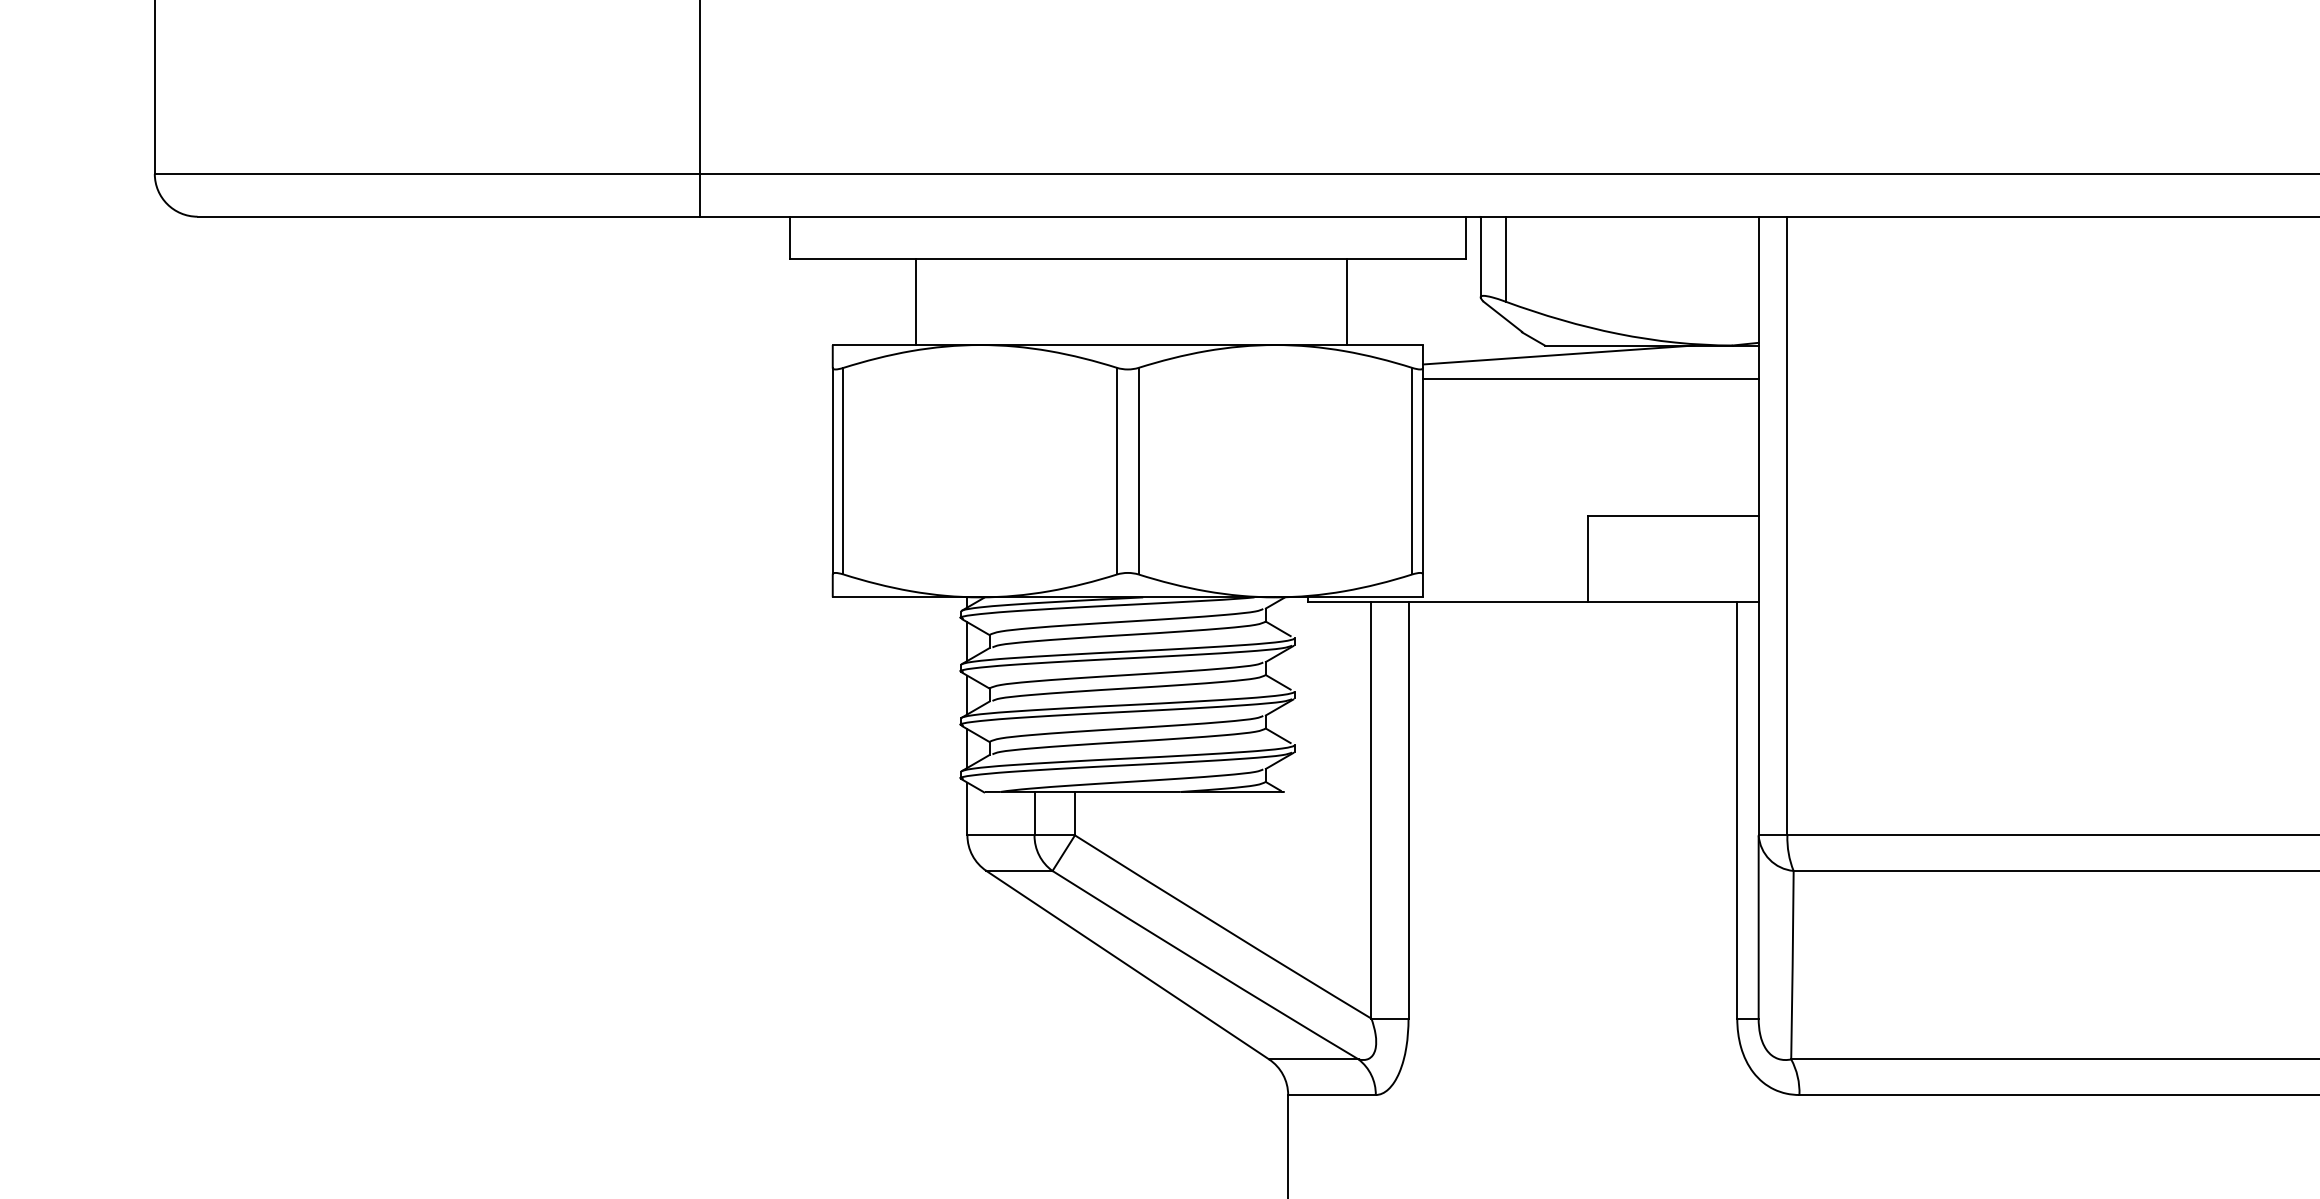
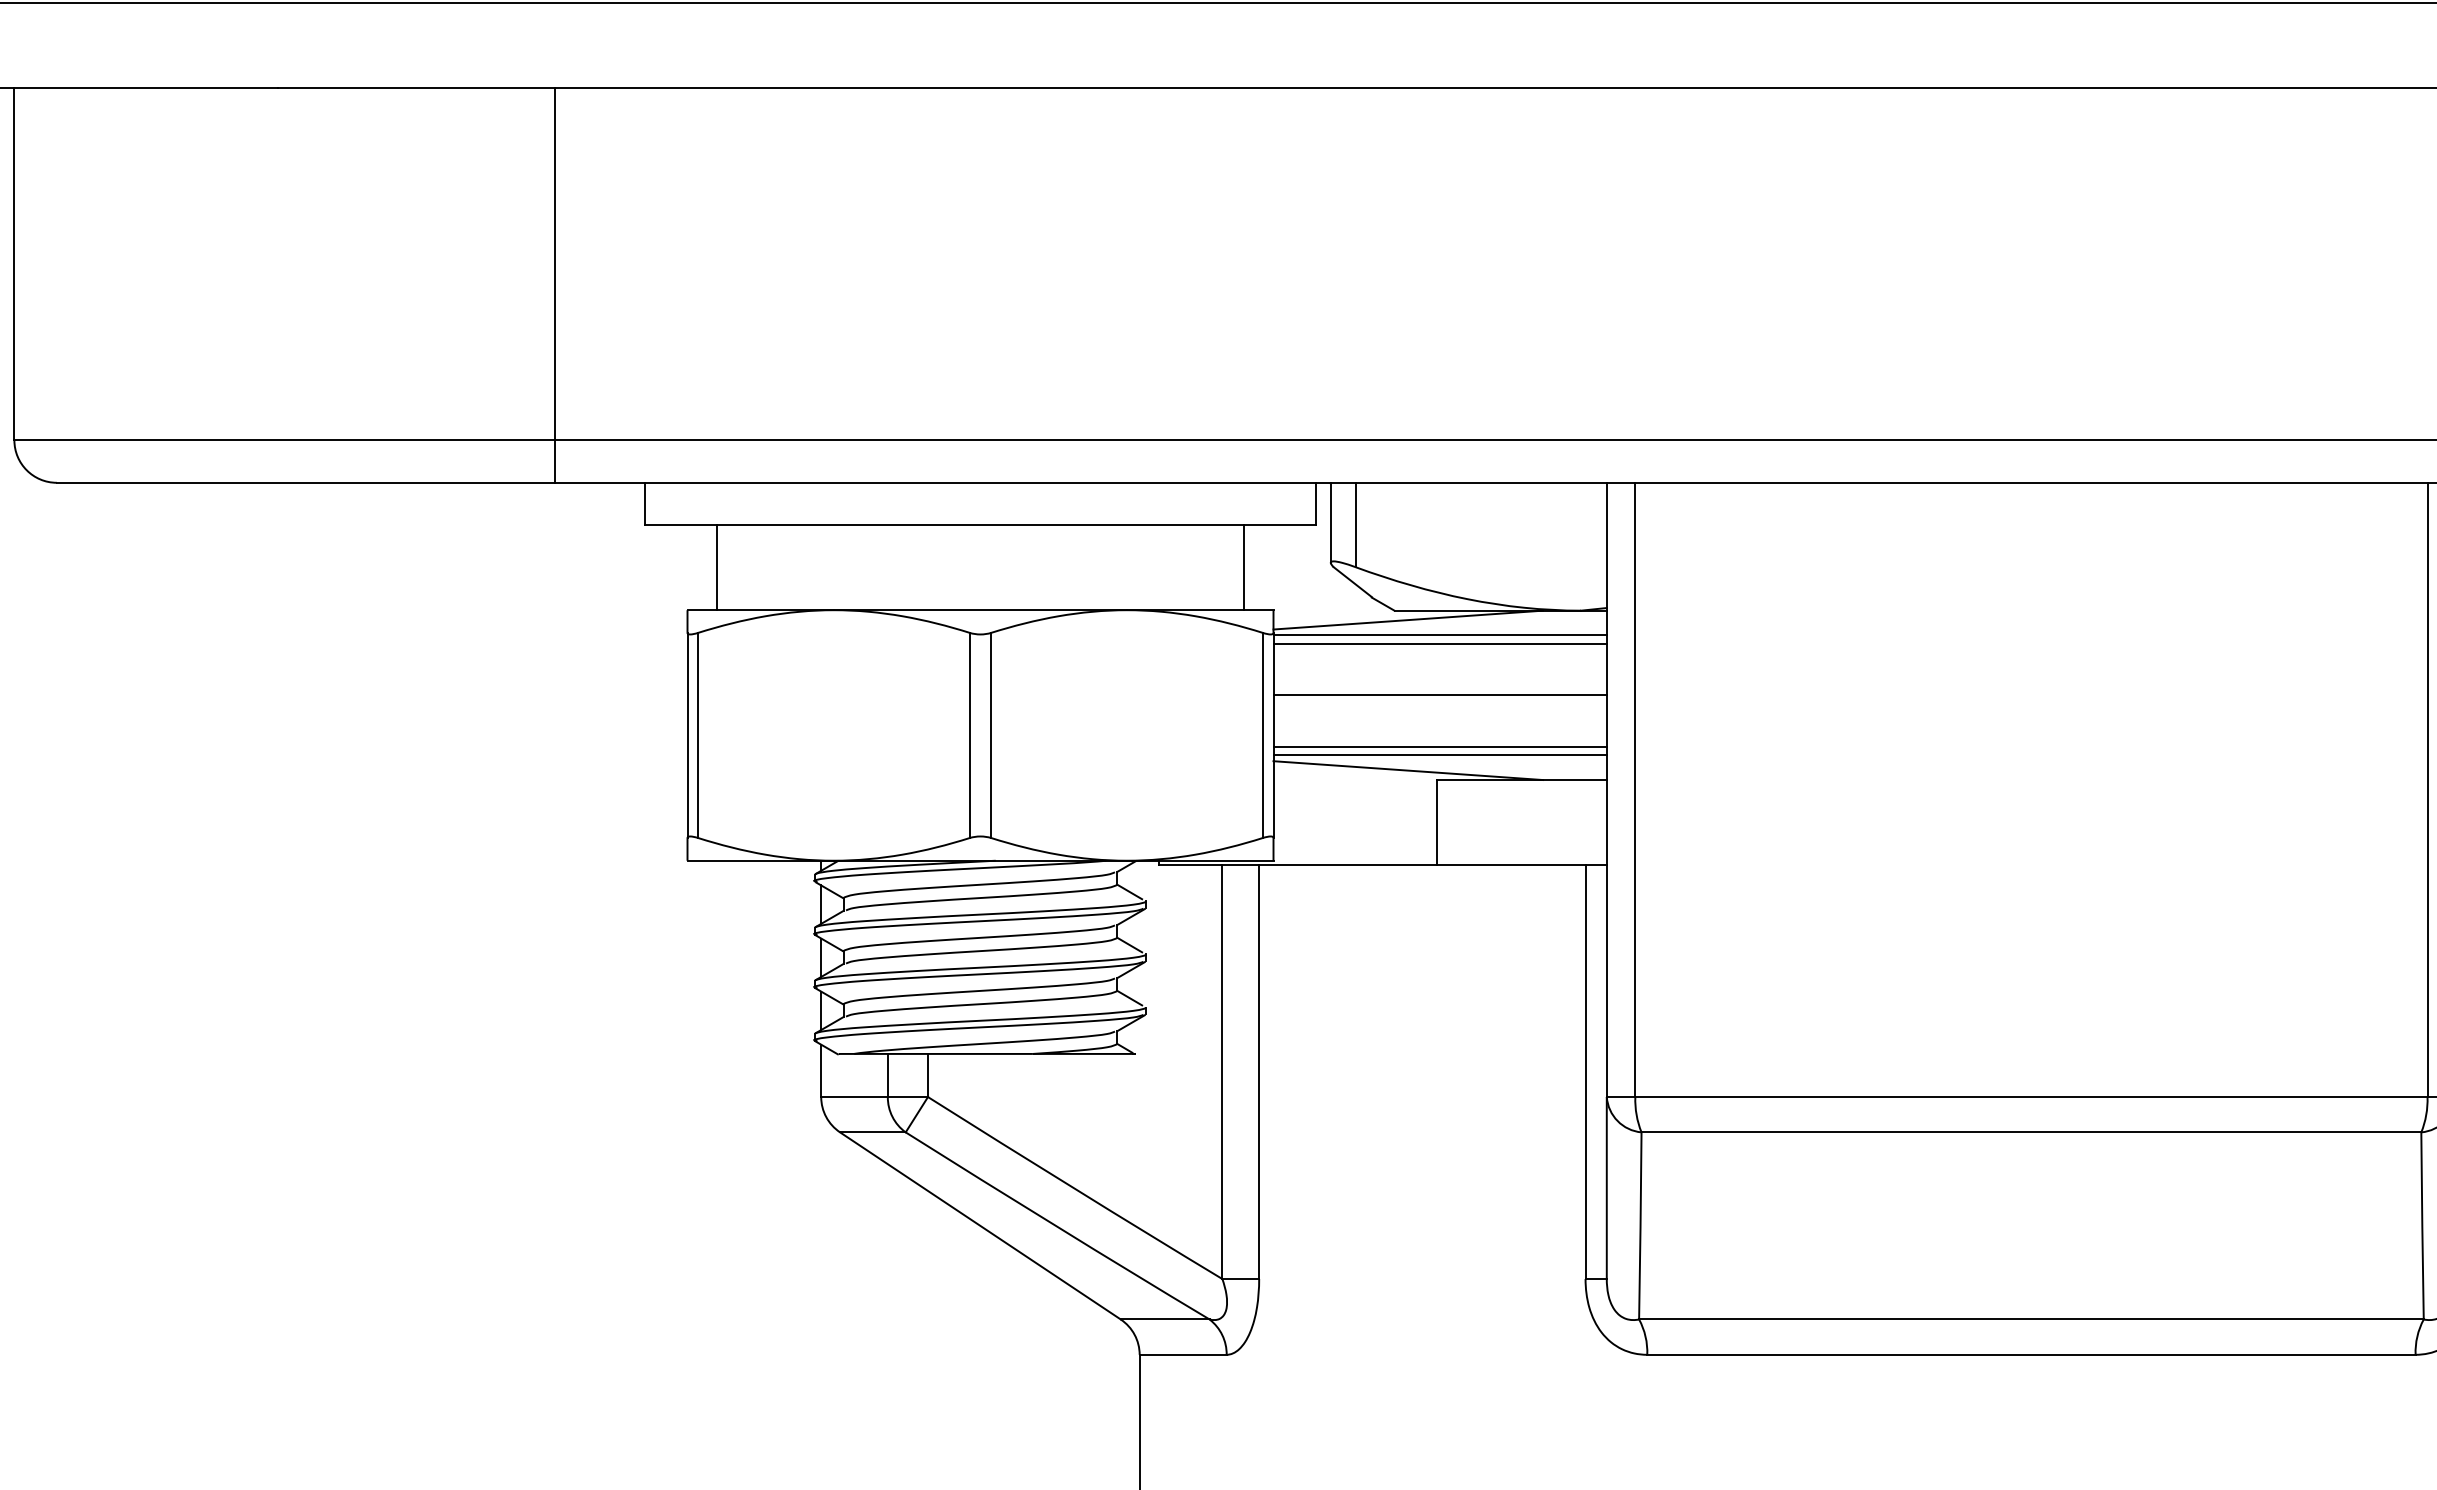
line: (916, 302) -> (717, 567), moved
line: (1346, 302) -> (1243, 567), moved
line: (1590, 370) -> (1439, 635), added
line: (1590, 430) -> (1439, 695), added
line: (1590, 482) -> (1439, 746), added
line: (1590, 491) -> (1439, 755), added
line: (1558, 506) -> (1408, 770), added

